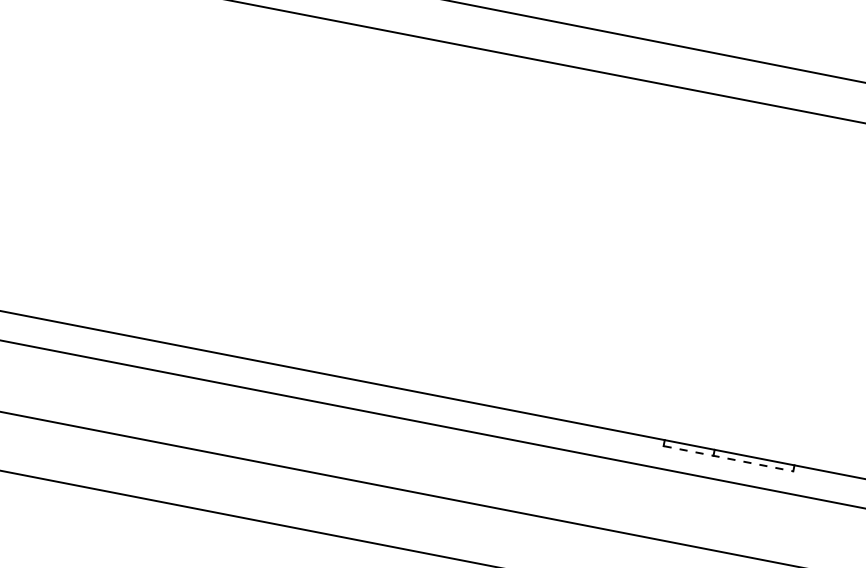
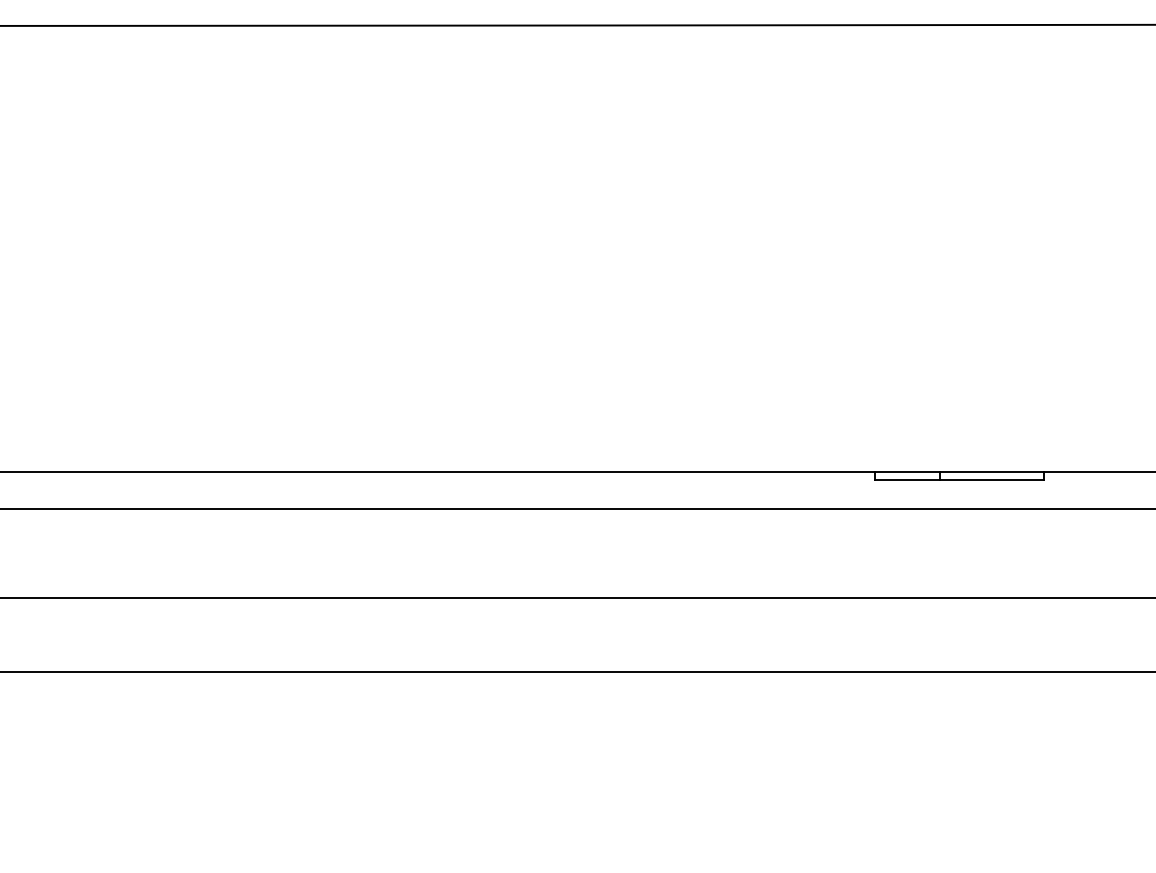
line: (728, 458) -> (959, 479), dashed -> solid

